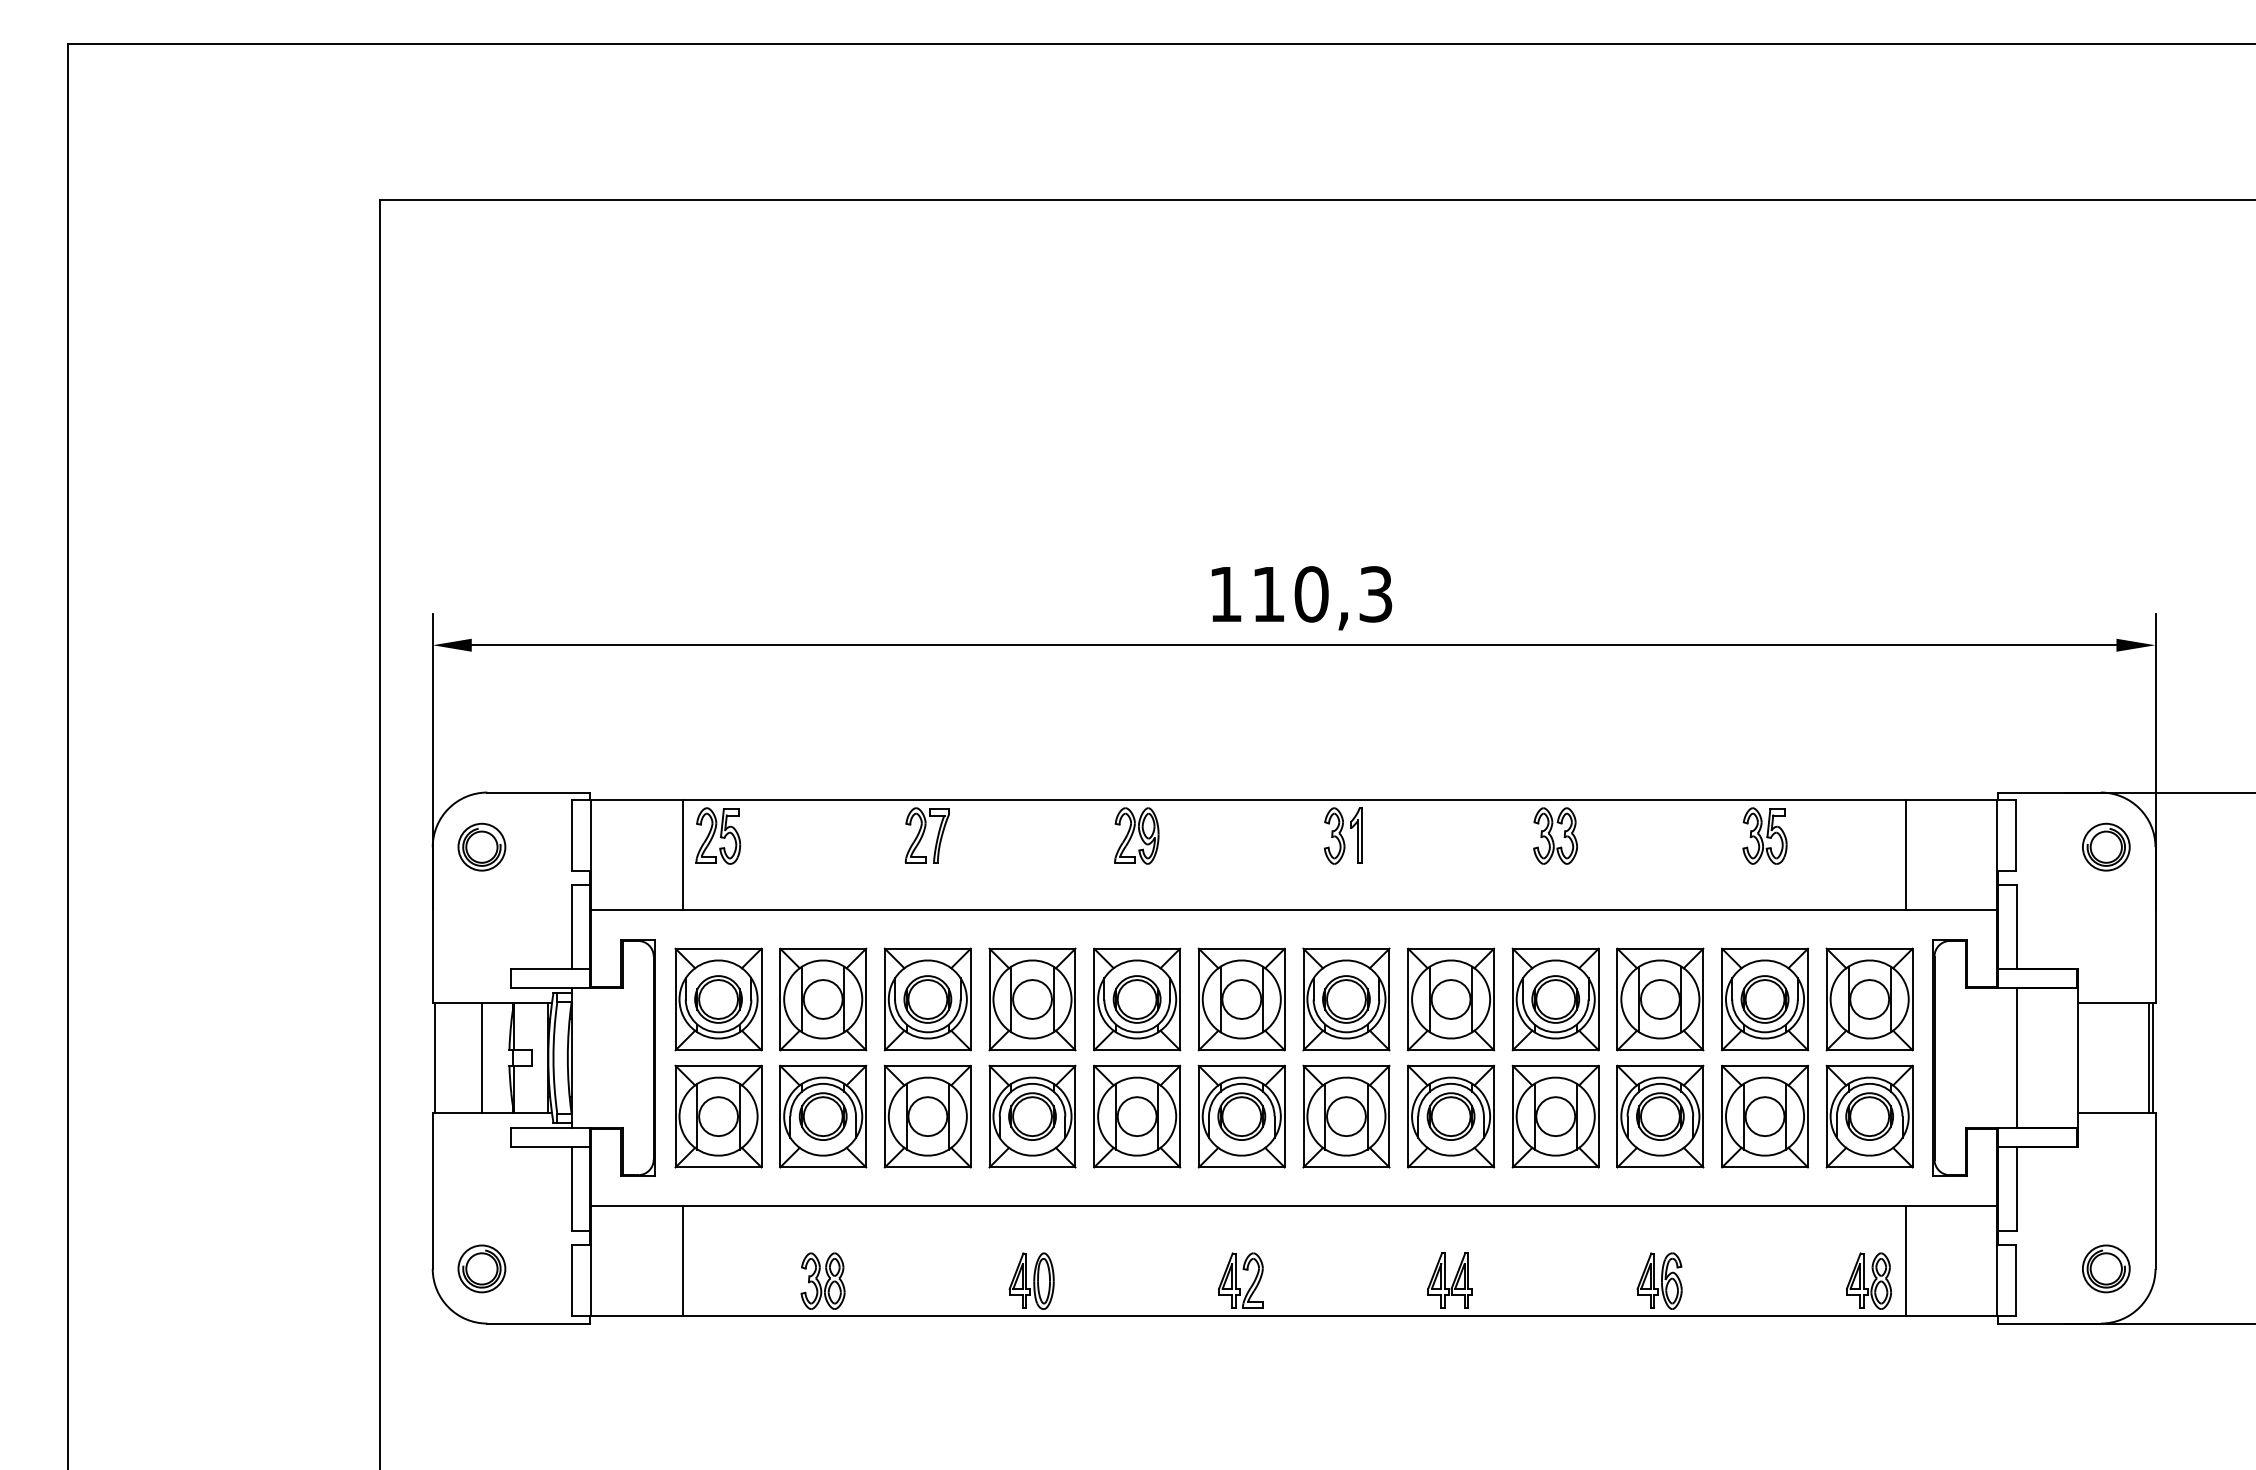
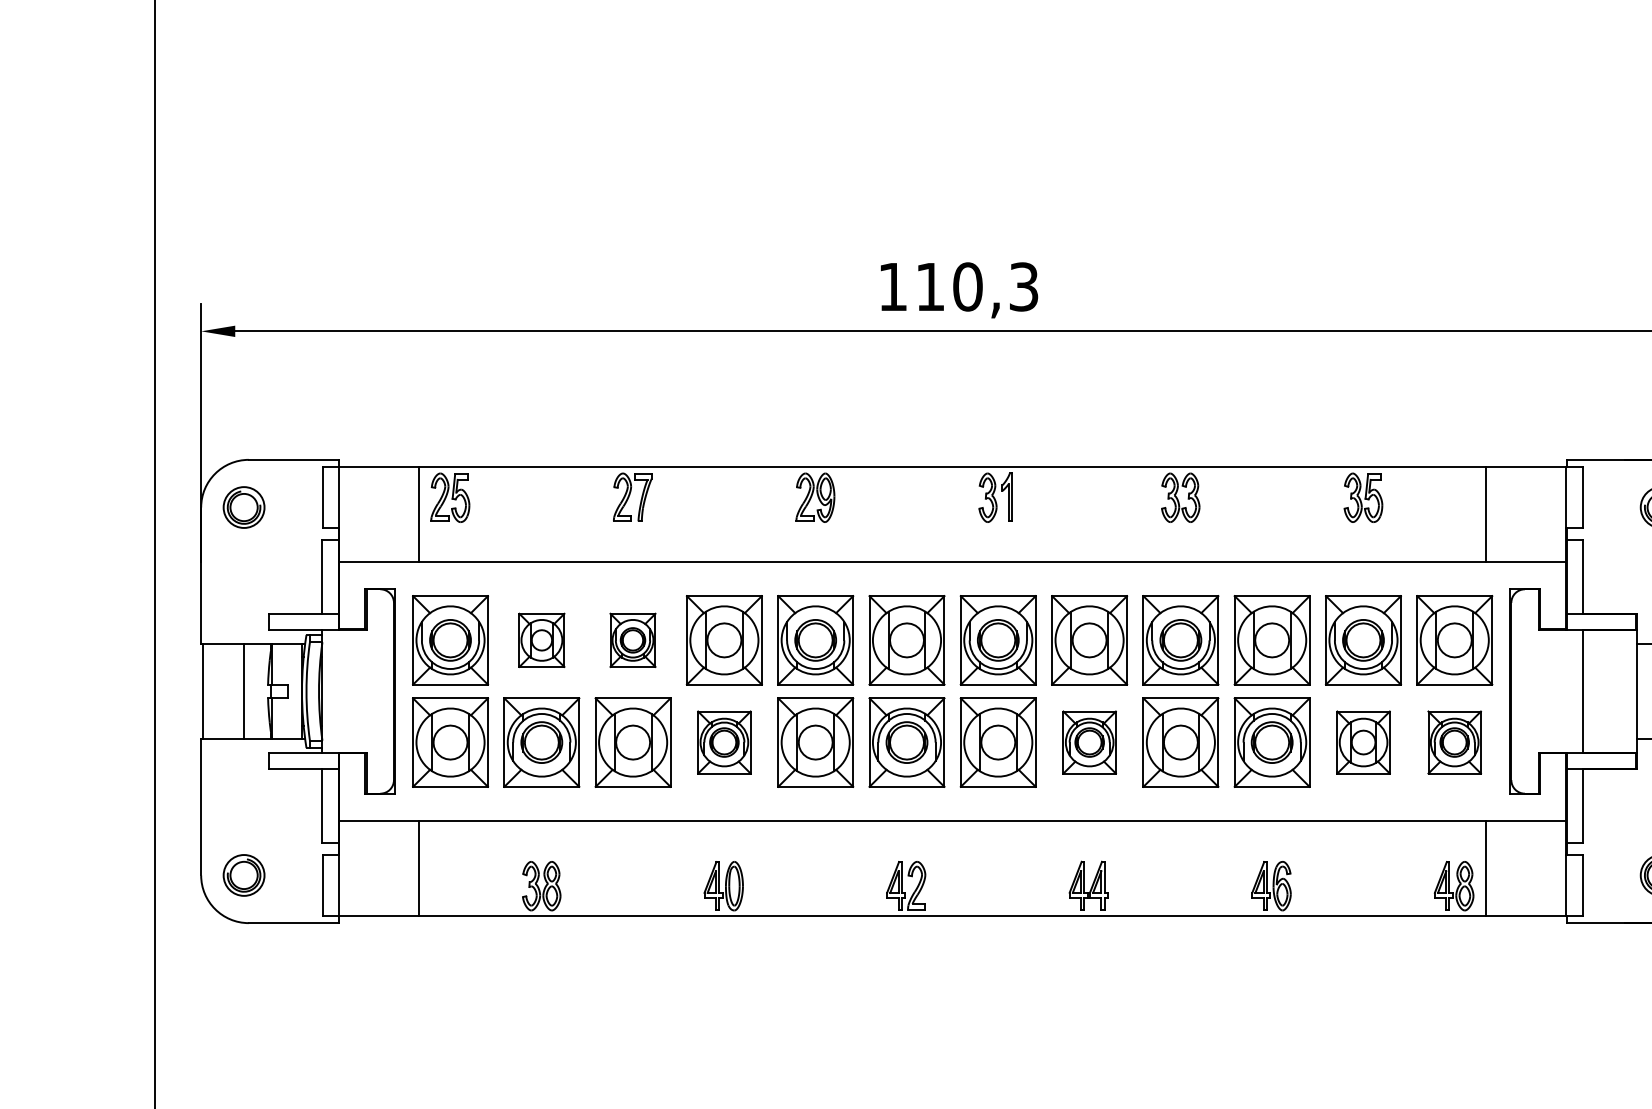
part: (823, 999) -> (542, 640), size x0.6
part: (927, 999) -> (632, 640), size x0.6
part: (1032, 1116) -> (724, 742), size x0.7
part: (1451, 1116) -> (1089, 742), size x0.7
part: (1765, 1116) -> (1363, 742), size x0.7
part: (1869, 1116) -> (1454, 742), size x0.7

